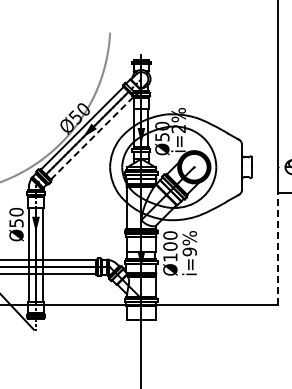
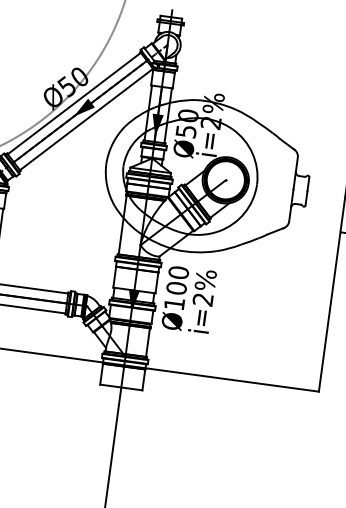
line: (91, 138) -> (85, 119), dashed -> solid
line: (278, 248) -> (329, 311), dashed -> solid
text: (189, 251) -> (202, 298), i=9% -> i=2%

